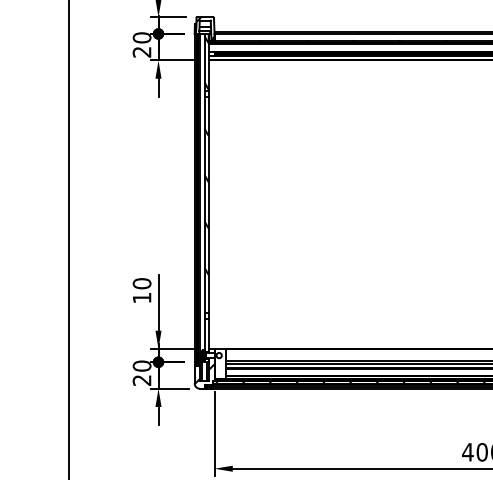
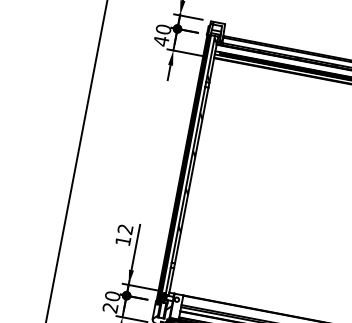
text: (141, 52) -> (160, 41), 20 -> 40
text: (141, 283) -> (125, 229), 10 -> 12

